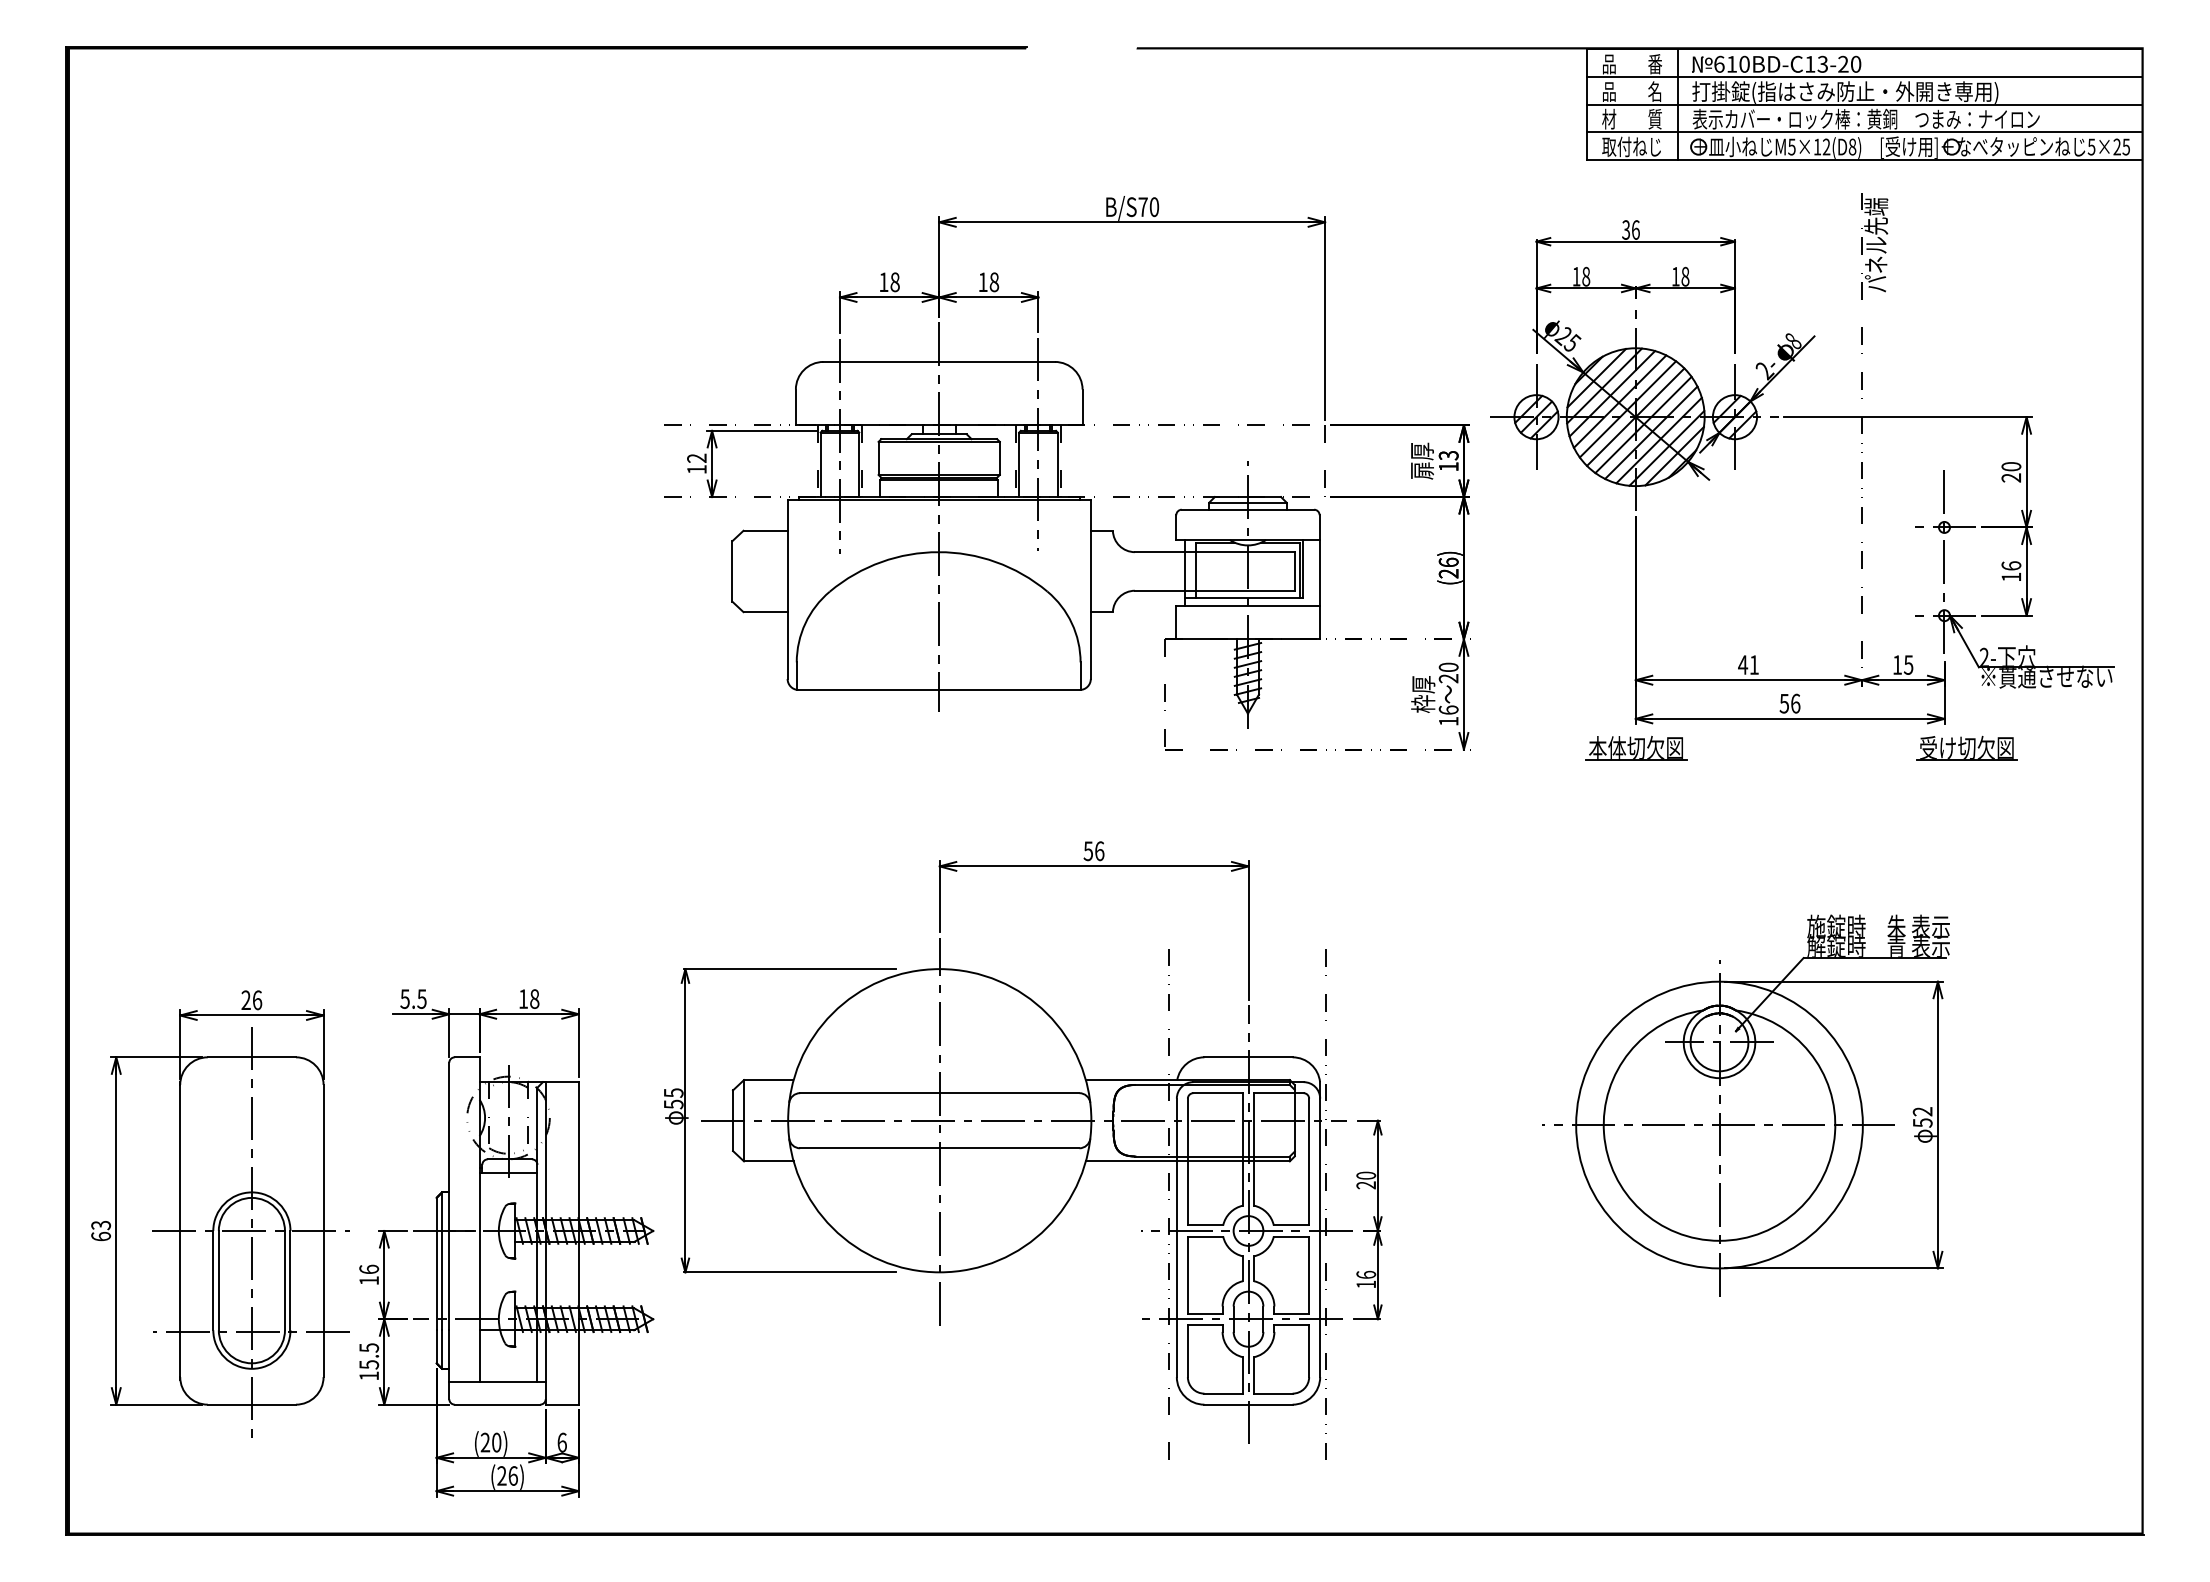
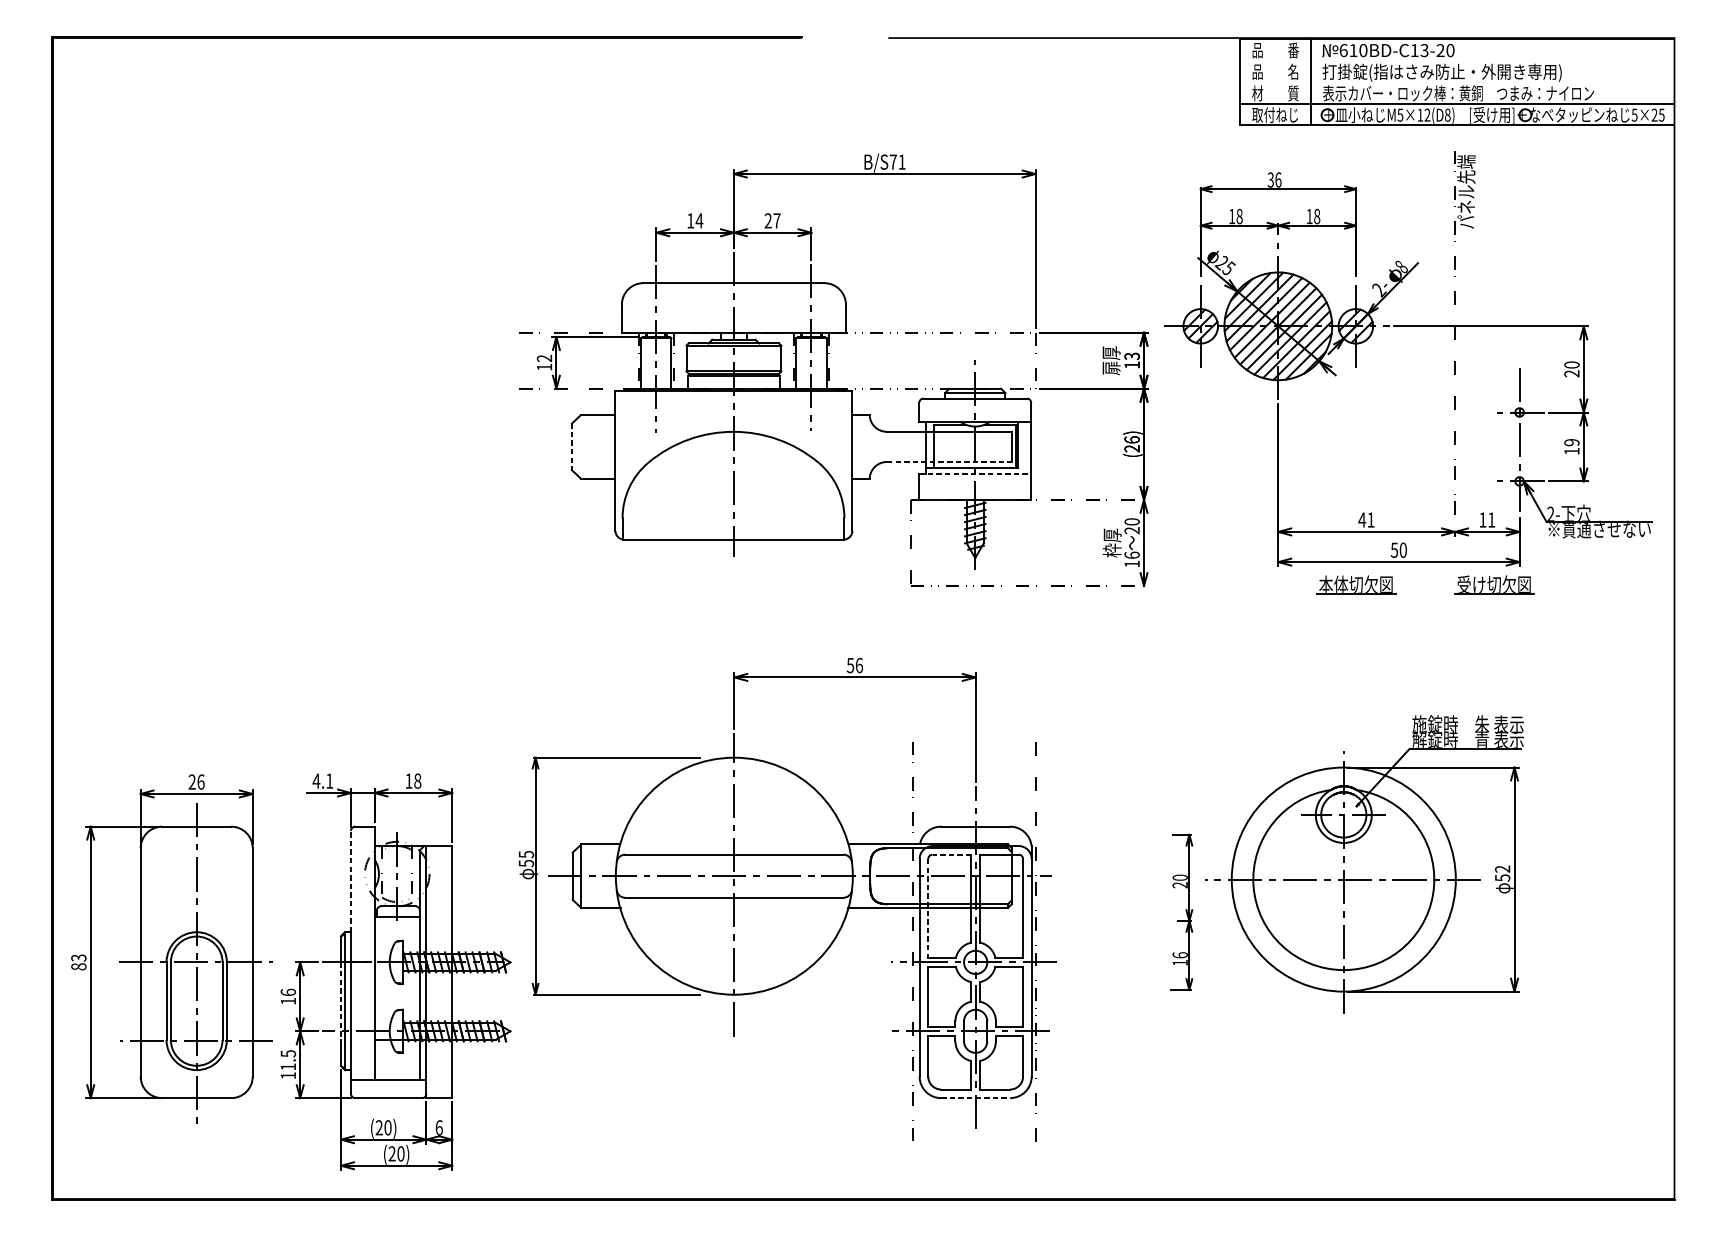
line: (1864, 77) -> (1457, 60), removed
line: (1864, 104) -> (1457, 81), removed
text: (1154, 207) -> (902, 162), B/S70 -> B/S71
text: (895, 282) -> (699, 221), 18 -> 14
text: (988, 282) -> (772, 221), 18 -> 27
text: (2011, 565) -> (1572, 442), 16 -> 19
line: (732, 571) -> (572, 446), solid -> dashed
line: (1214, 590) -> (949, 461), solid -> dashed
line: (1247, 606) -> (974, 474), solid -> dashed
text: (1908, 664) -> (1491, 519), 15 -> 11
text: (1795, 703) -> (1403, 550), 56 -> 50
part: (1636, 747) -> (1356, 584), moved
part: (1966, 747) -> (1493, 584), moved
text: (413, 998) -> (323, 780), 5.5 -> 4.1
line: (1218, 1093) -> (952, 854), solid -> dashed
line: (449, 1127) -> (351, 881), solid -> dashed
line: (1187, 1162) -> (927, 908), solid -> dashed
part: (1367, 1219) -> (1181, 911), moved
text: (100, 1236) -> (78, 966), 63 -> 83
line: (436, 1280) -> (341, 1001), solid -> dashed
text: (369, 1364) -> (288, 1066), 15.5 -> 11.5
line: (1249, 1404) -> (976, 1098), solid -> dashed
text: (512, 1475) -> (400, 1153), (26) -> (20)

